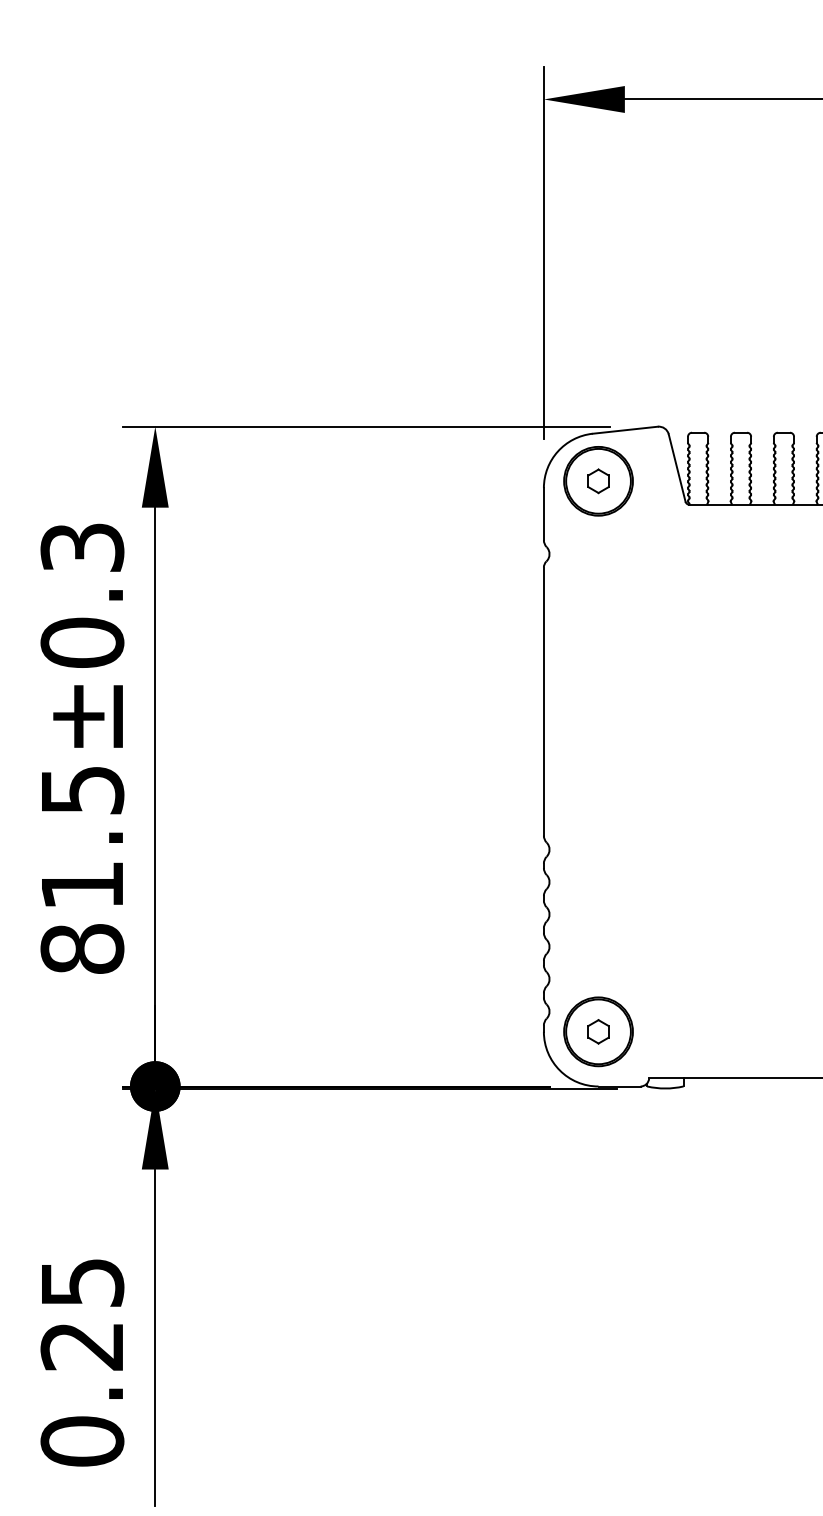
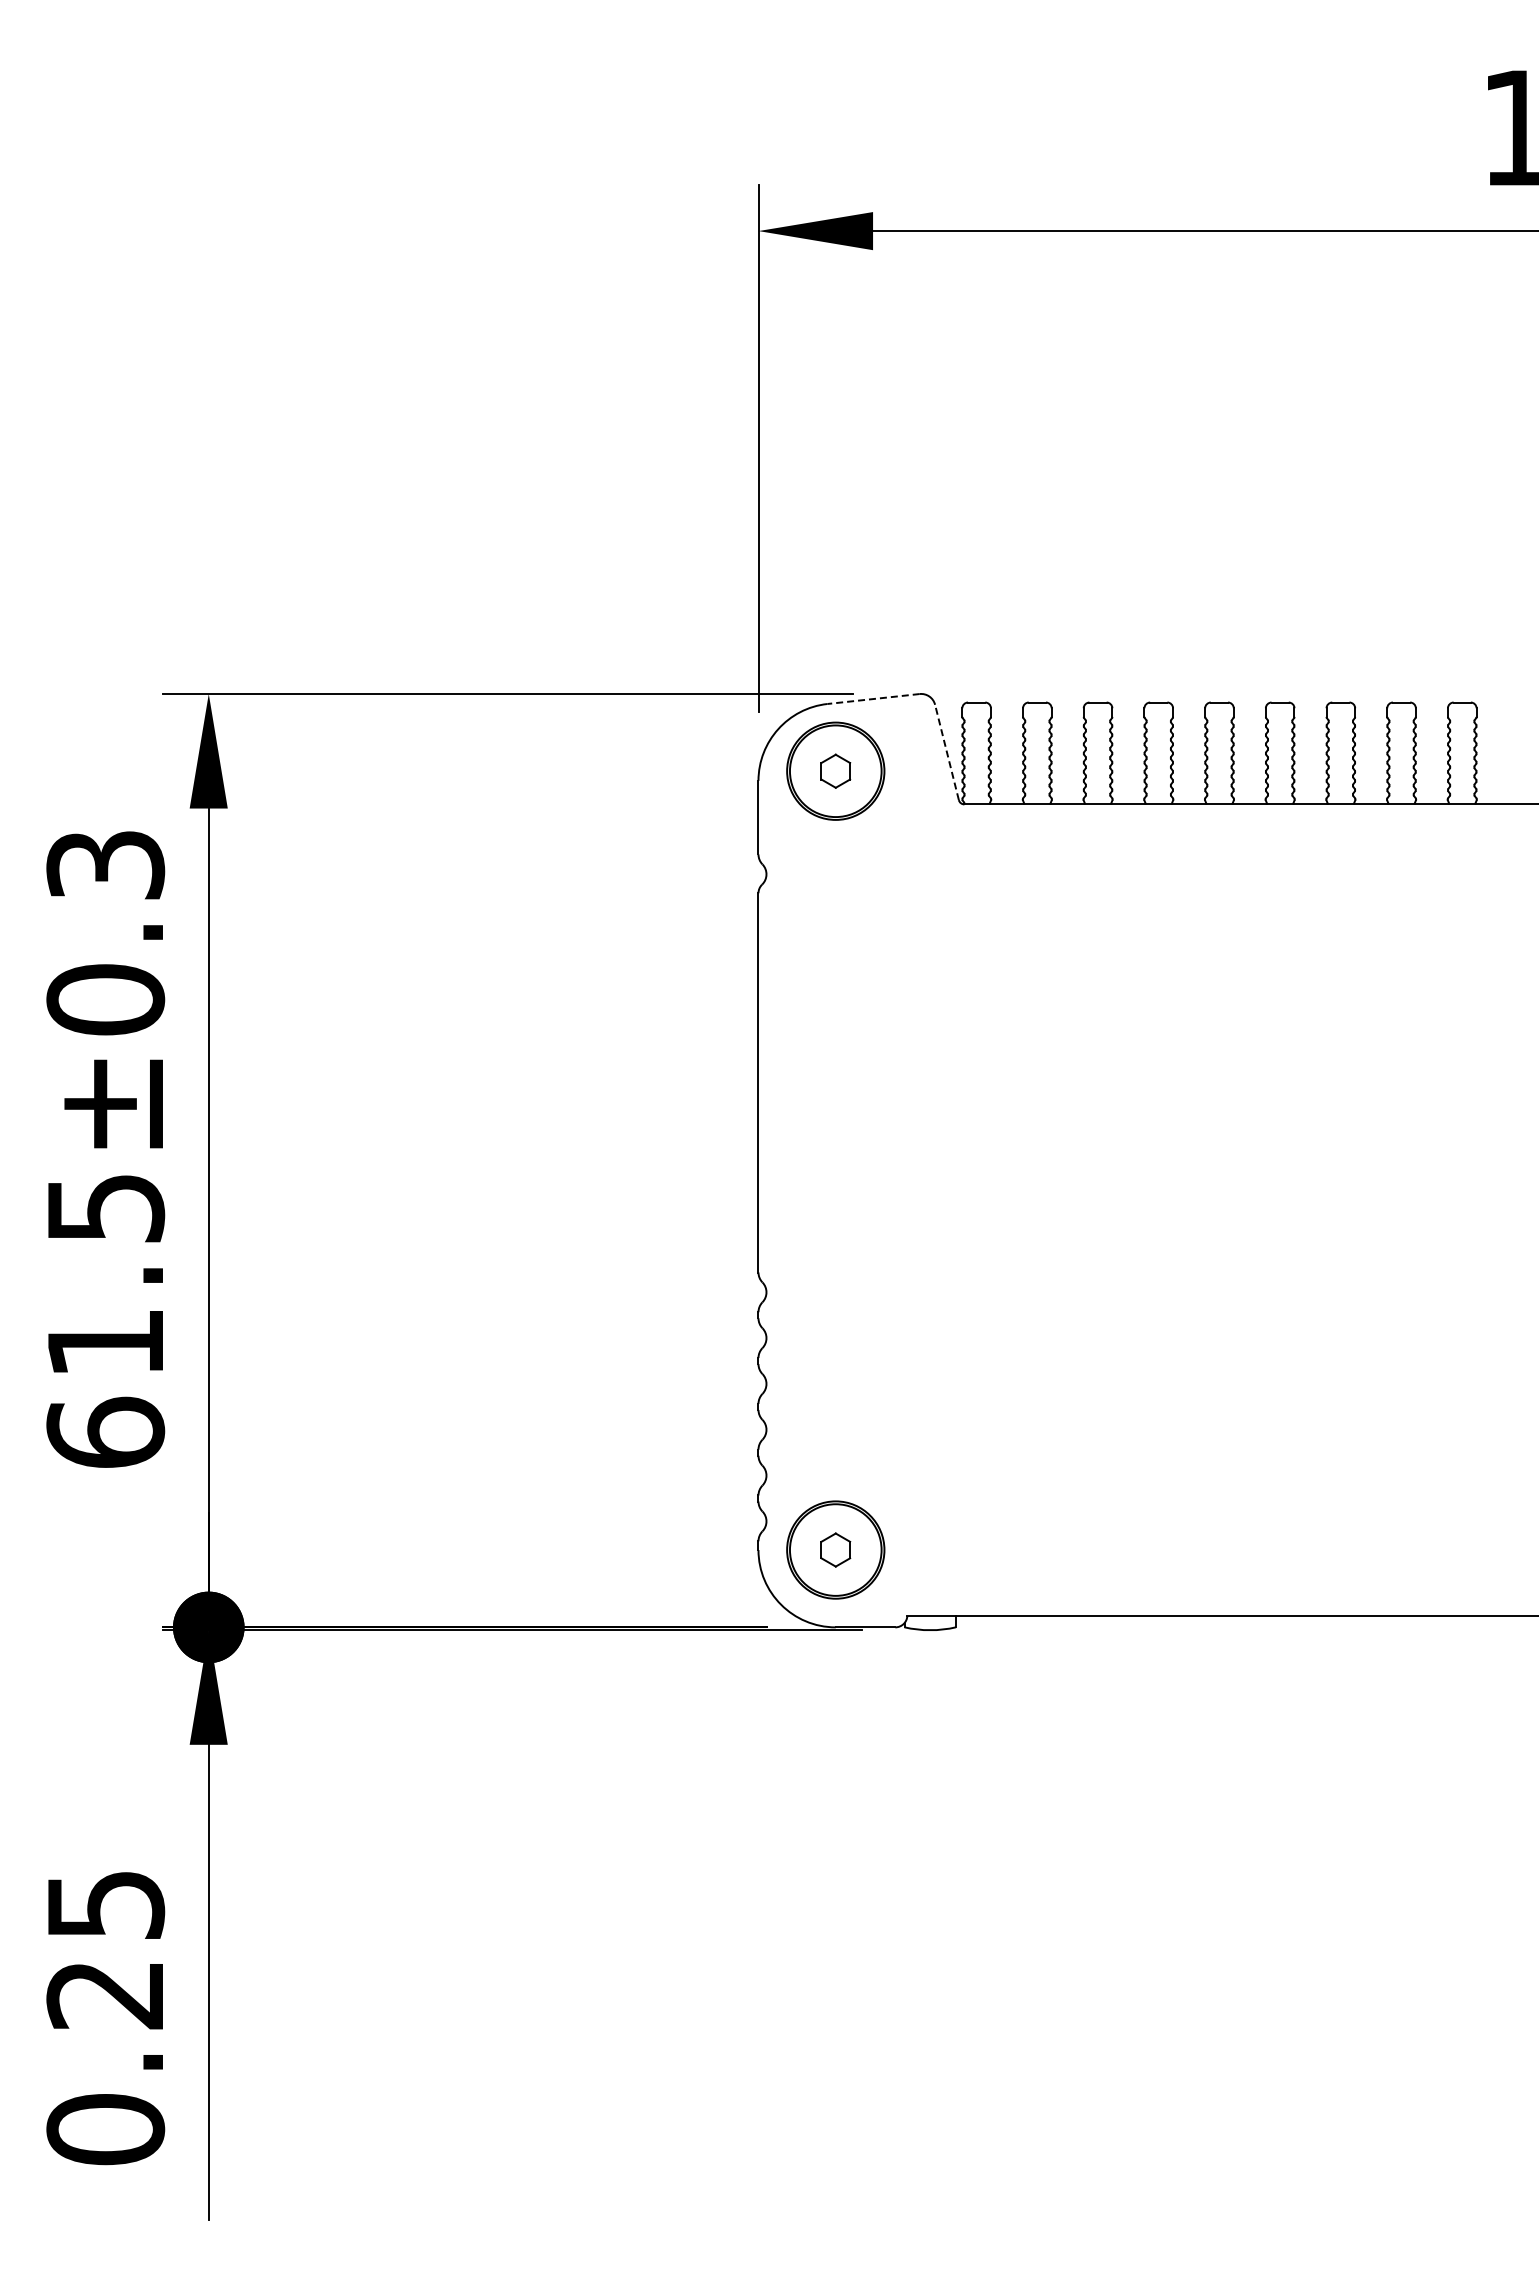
line: (625, 430) -> (873, 699), solid -> dashed
line: (676, 467) -> (946, 751), solid -> dashed
text: (82, 948) -> (105, 1432), 81.5±0.3 -> 61.5±0.3

